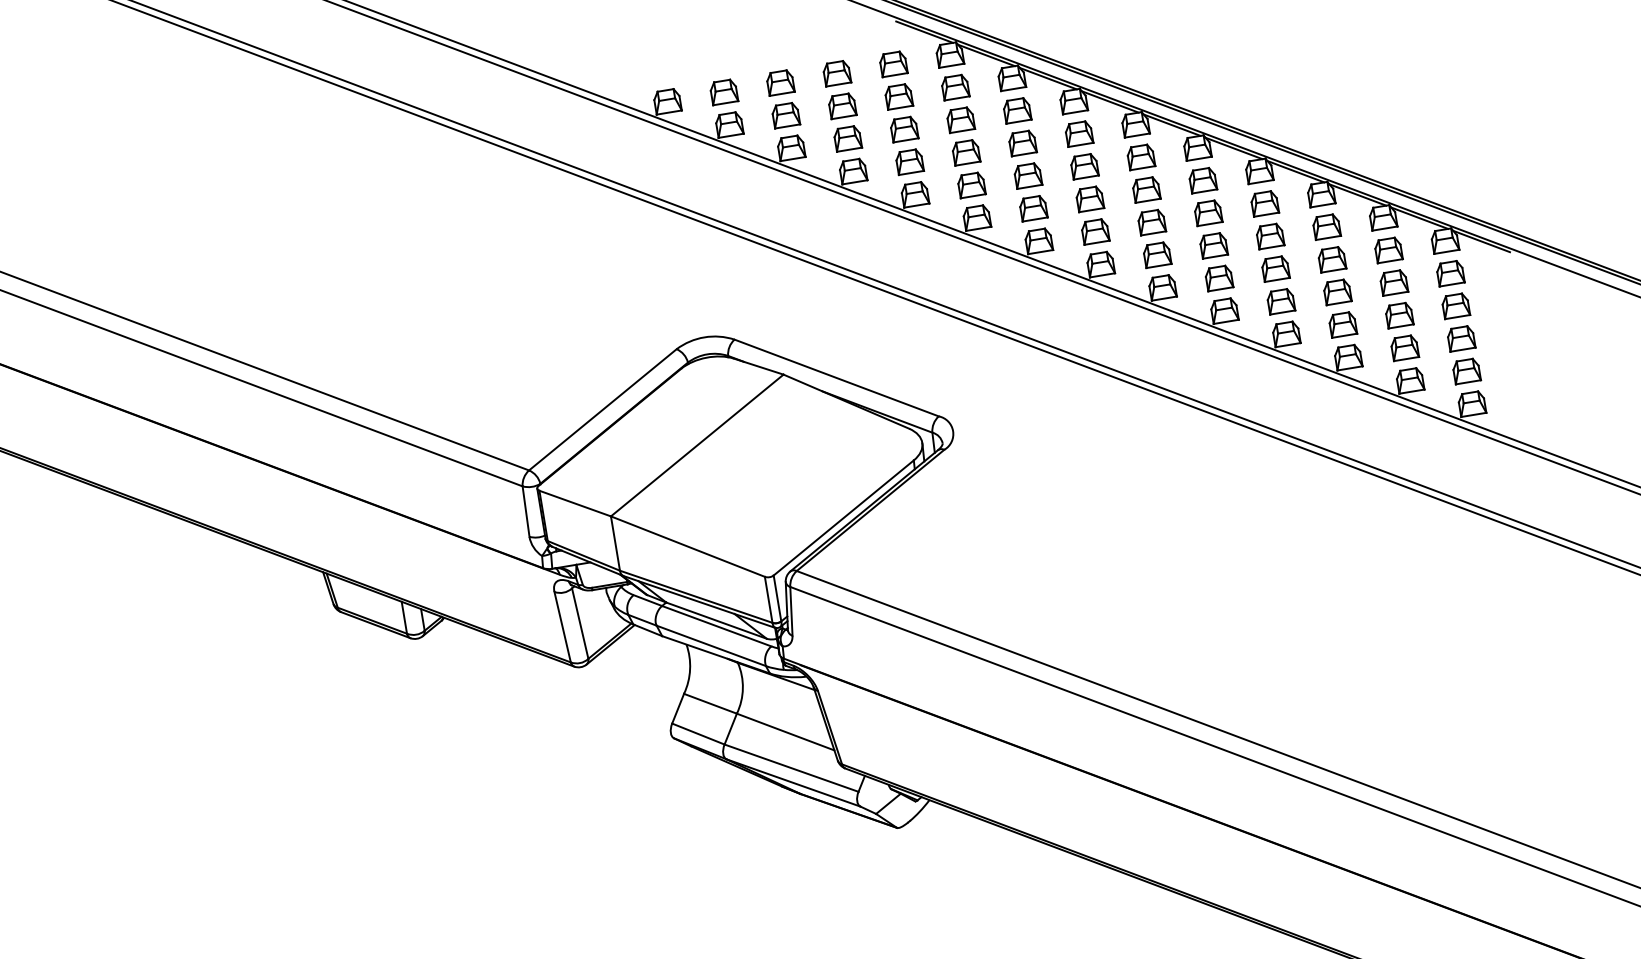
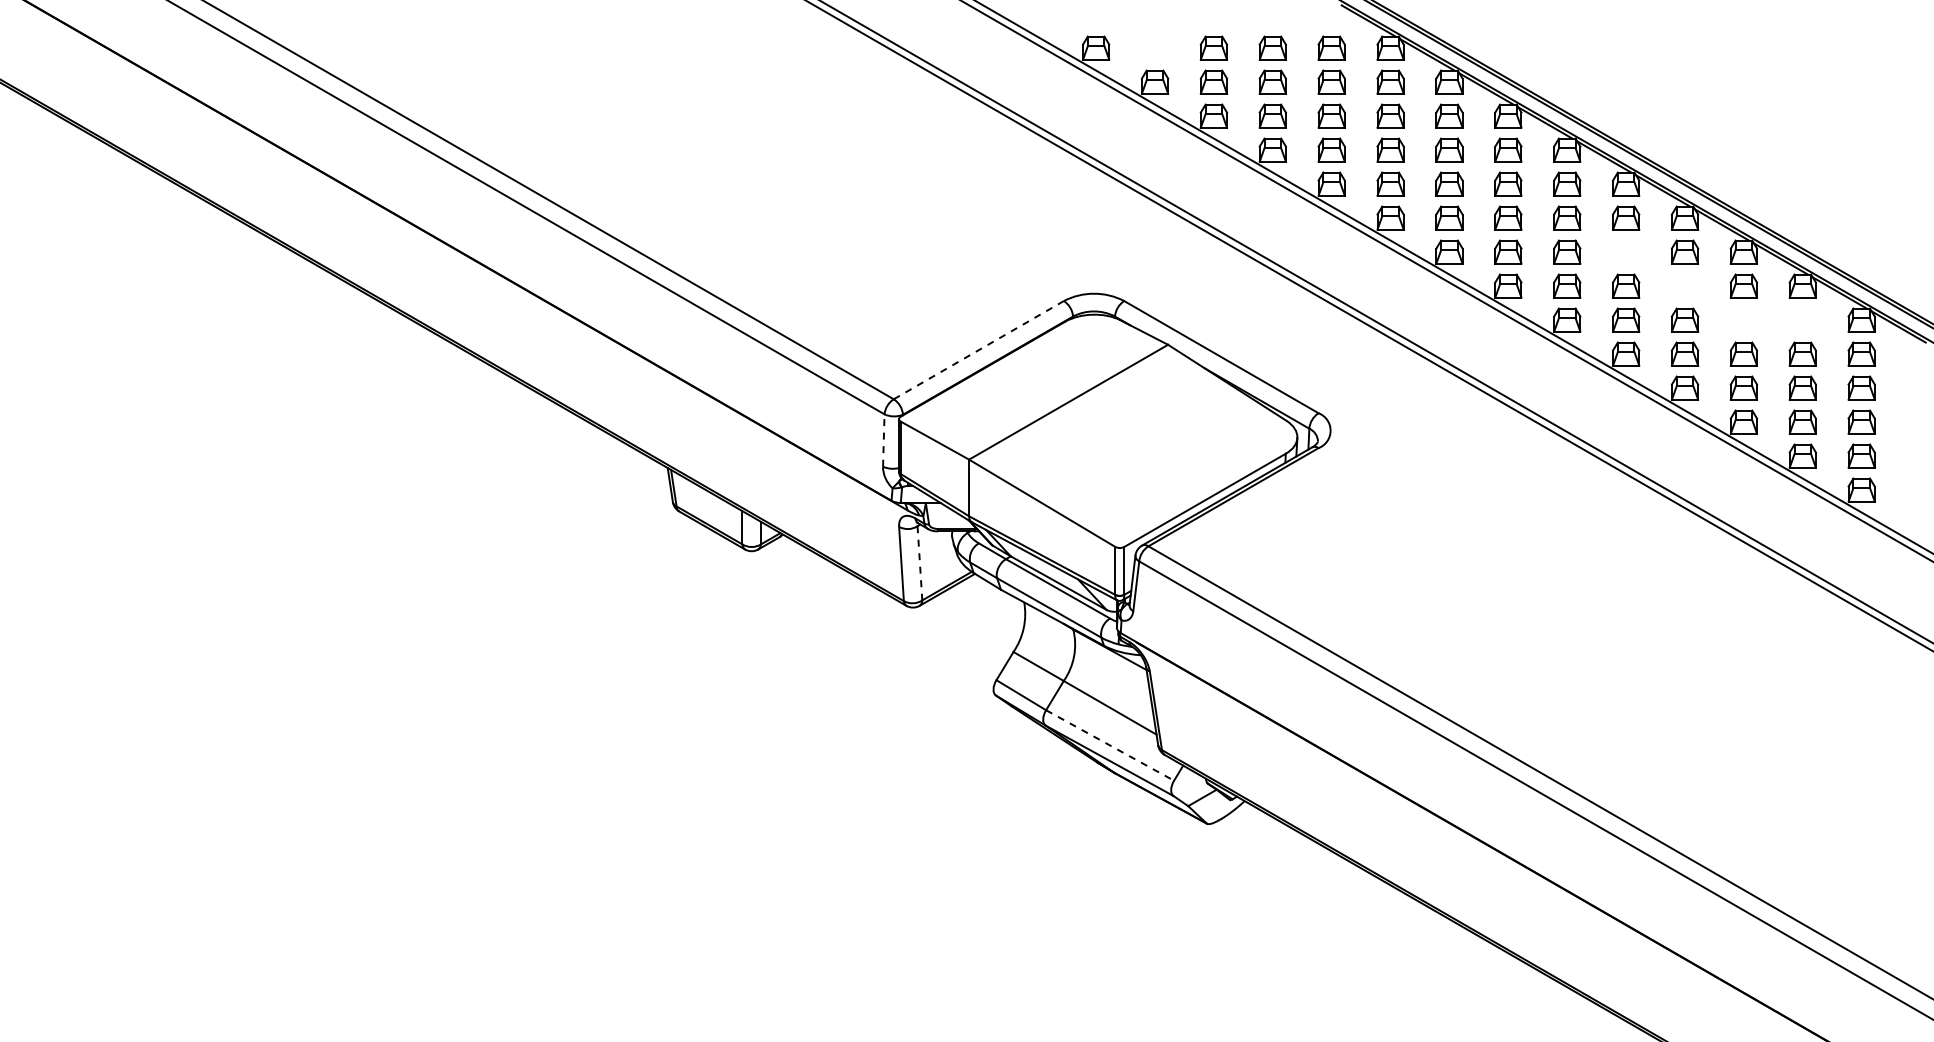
part: (723, 91) -> (1154, 47), removed
part: (1208, 212) -> (1626, 251), removed
part: (1269, 235) -> (1684, 285), removed
part: (1388, 249) -> (1802, 319), removed
part: (1331, 258) -> (1743, 319), removed
line: (603, 409) -> (979, 349), solid -> dashed
line: (525, 511) -> (883, 440), solid -> dashed
line: (579, 623) -> (919, 563), solid -> dashed
line: (791, 768) -> (1110, 745), solid -> dashed

